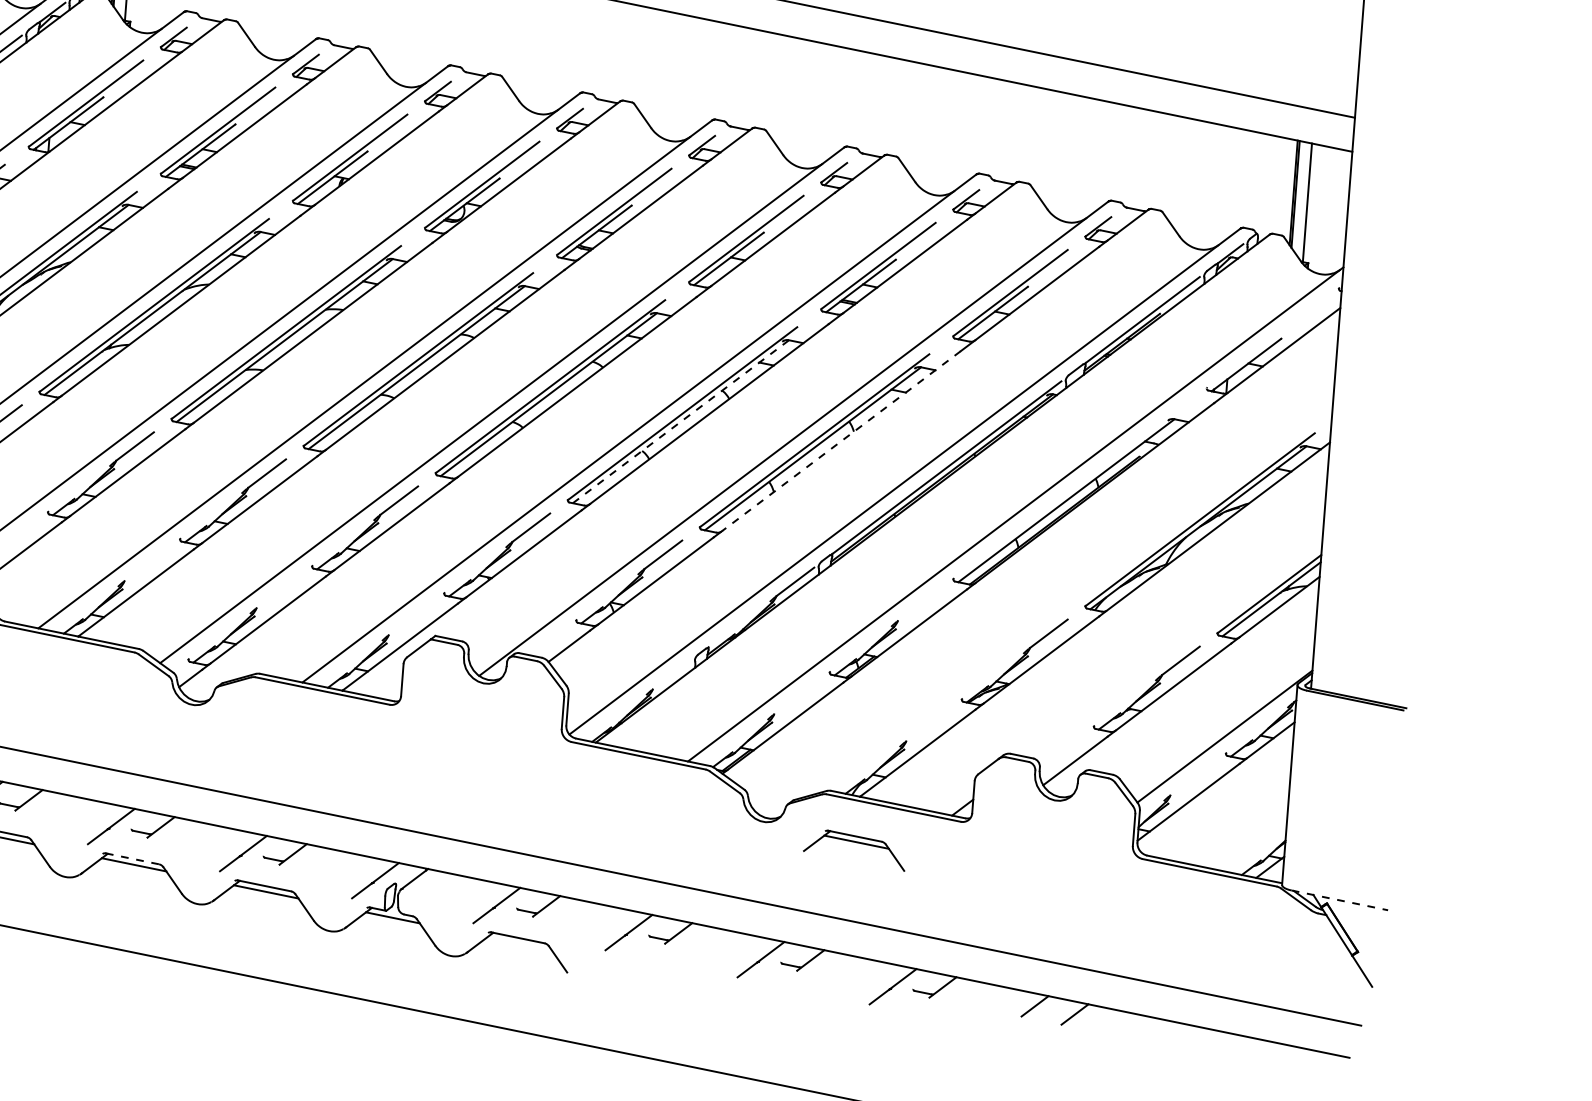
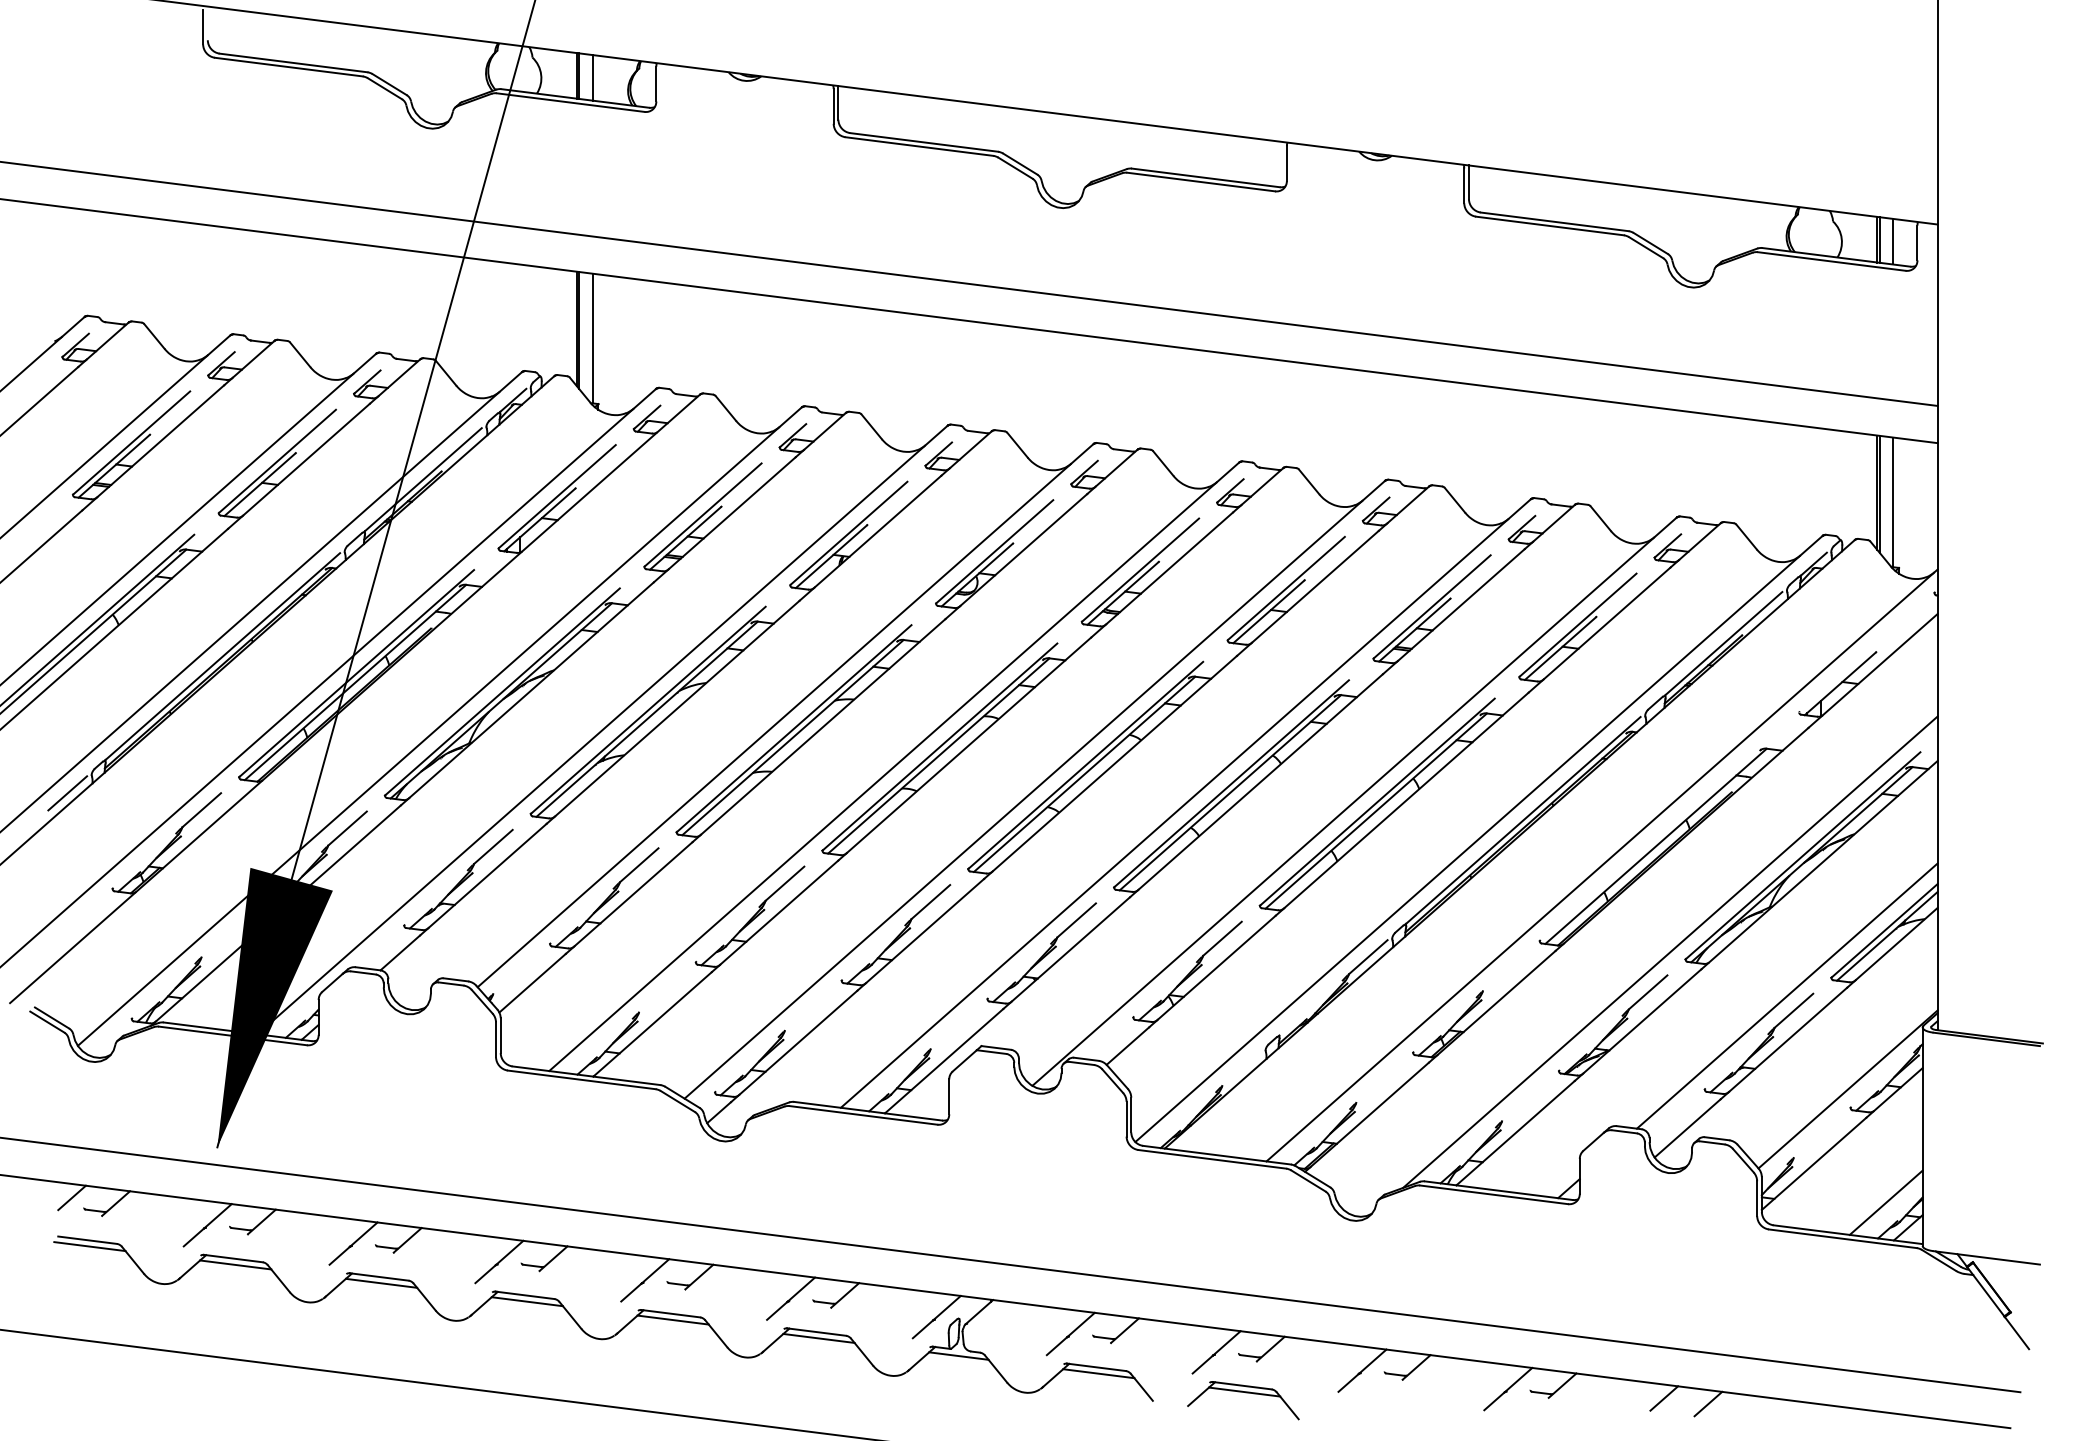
line: (681, 421) -> (1230, 792), dashed -> solid
line: (841, 441) -> (1406, 800), dashed -> solid
line: (1072, 597) -> (1670, 951), added
line: (1175, 646) -> (1786, 995), added
line: (1251, 842) -> (1885, 1202), added
part: (857, 843) -> (1245, 1393), moved
line: (132, 858) -> (670, 1313), dashed -> solid
line: (1339, 900) -> (1986, 1257), dashed -> solid
line: (519, 943) -> (1098, 1373), added

